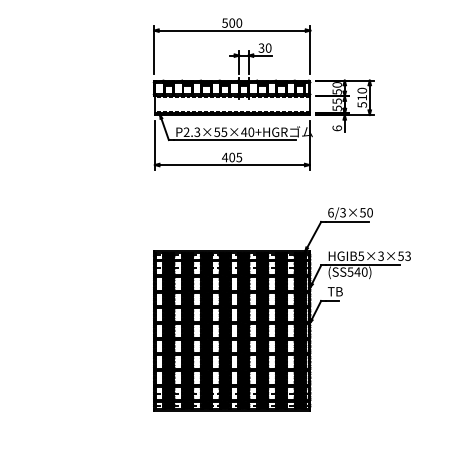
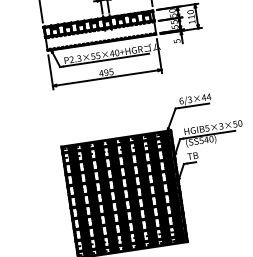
text: (362, 104) -> (192, 21), 510 -> 110
text: (336, 128) -> (176, 41), 6 -> 5
text: (231, 157) -> (105, 72), 405 -> 495
text: (366, 212) -> (206, 97), 6/3×50 -> 6/3×44
text: (407, 255) -> (239, 123), HGIB5×3×53 -> HGIB5×3×50

